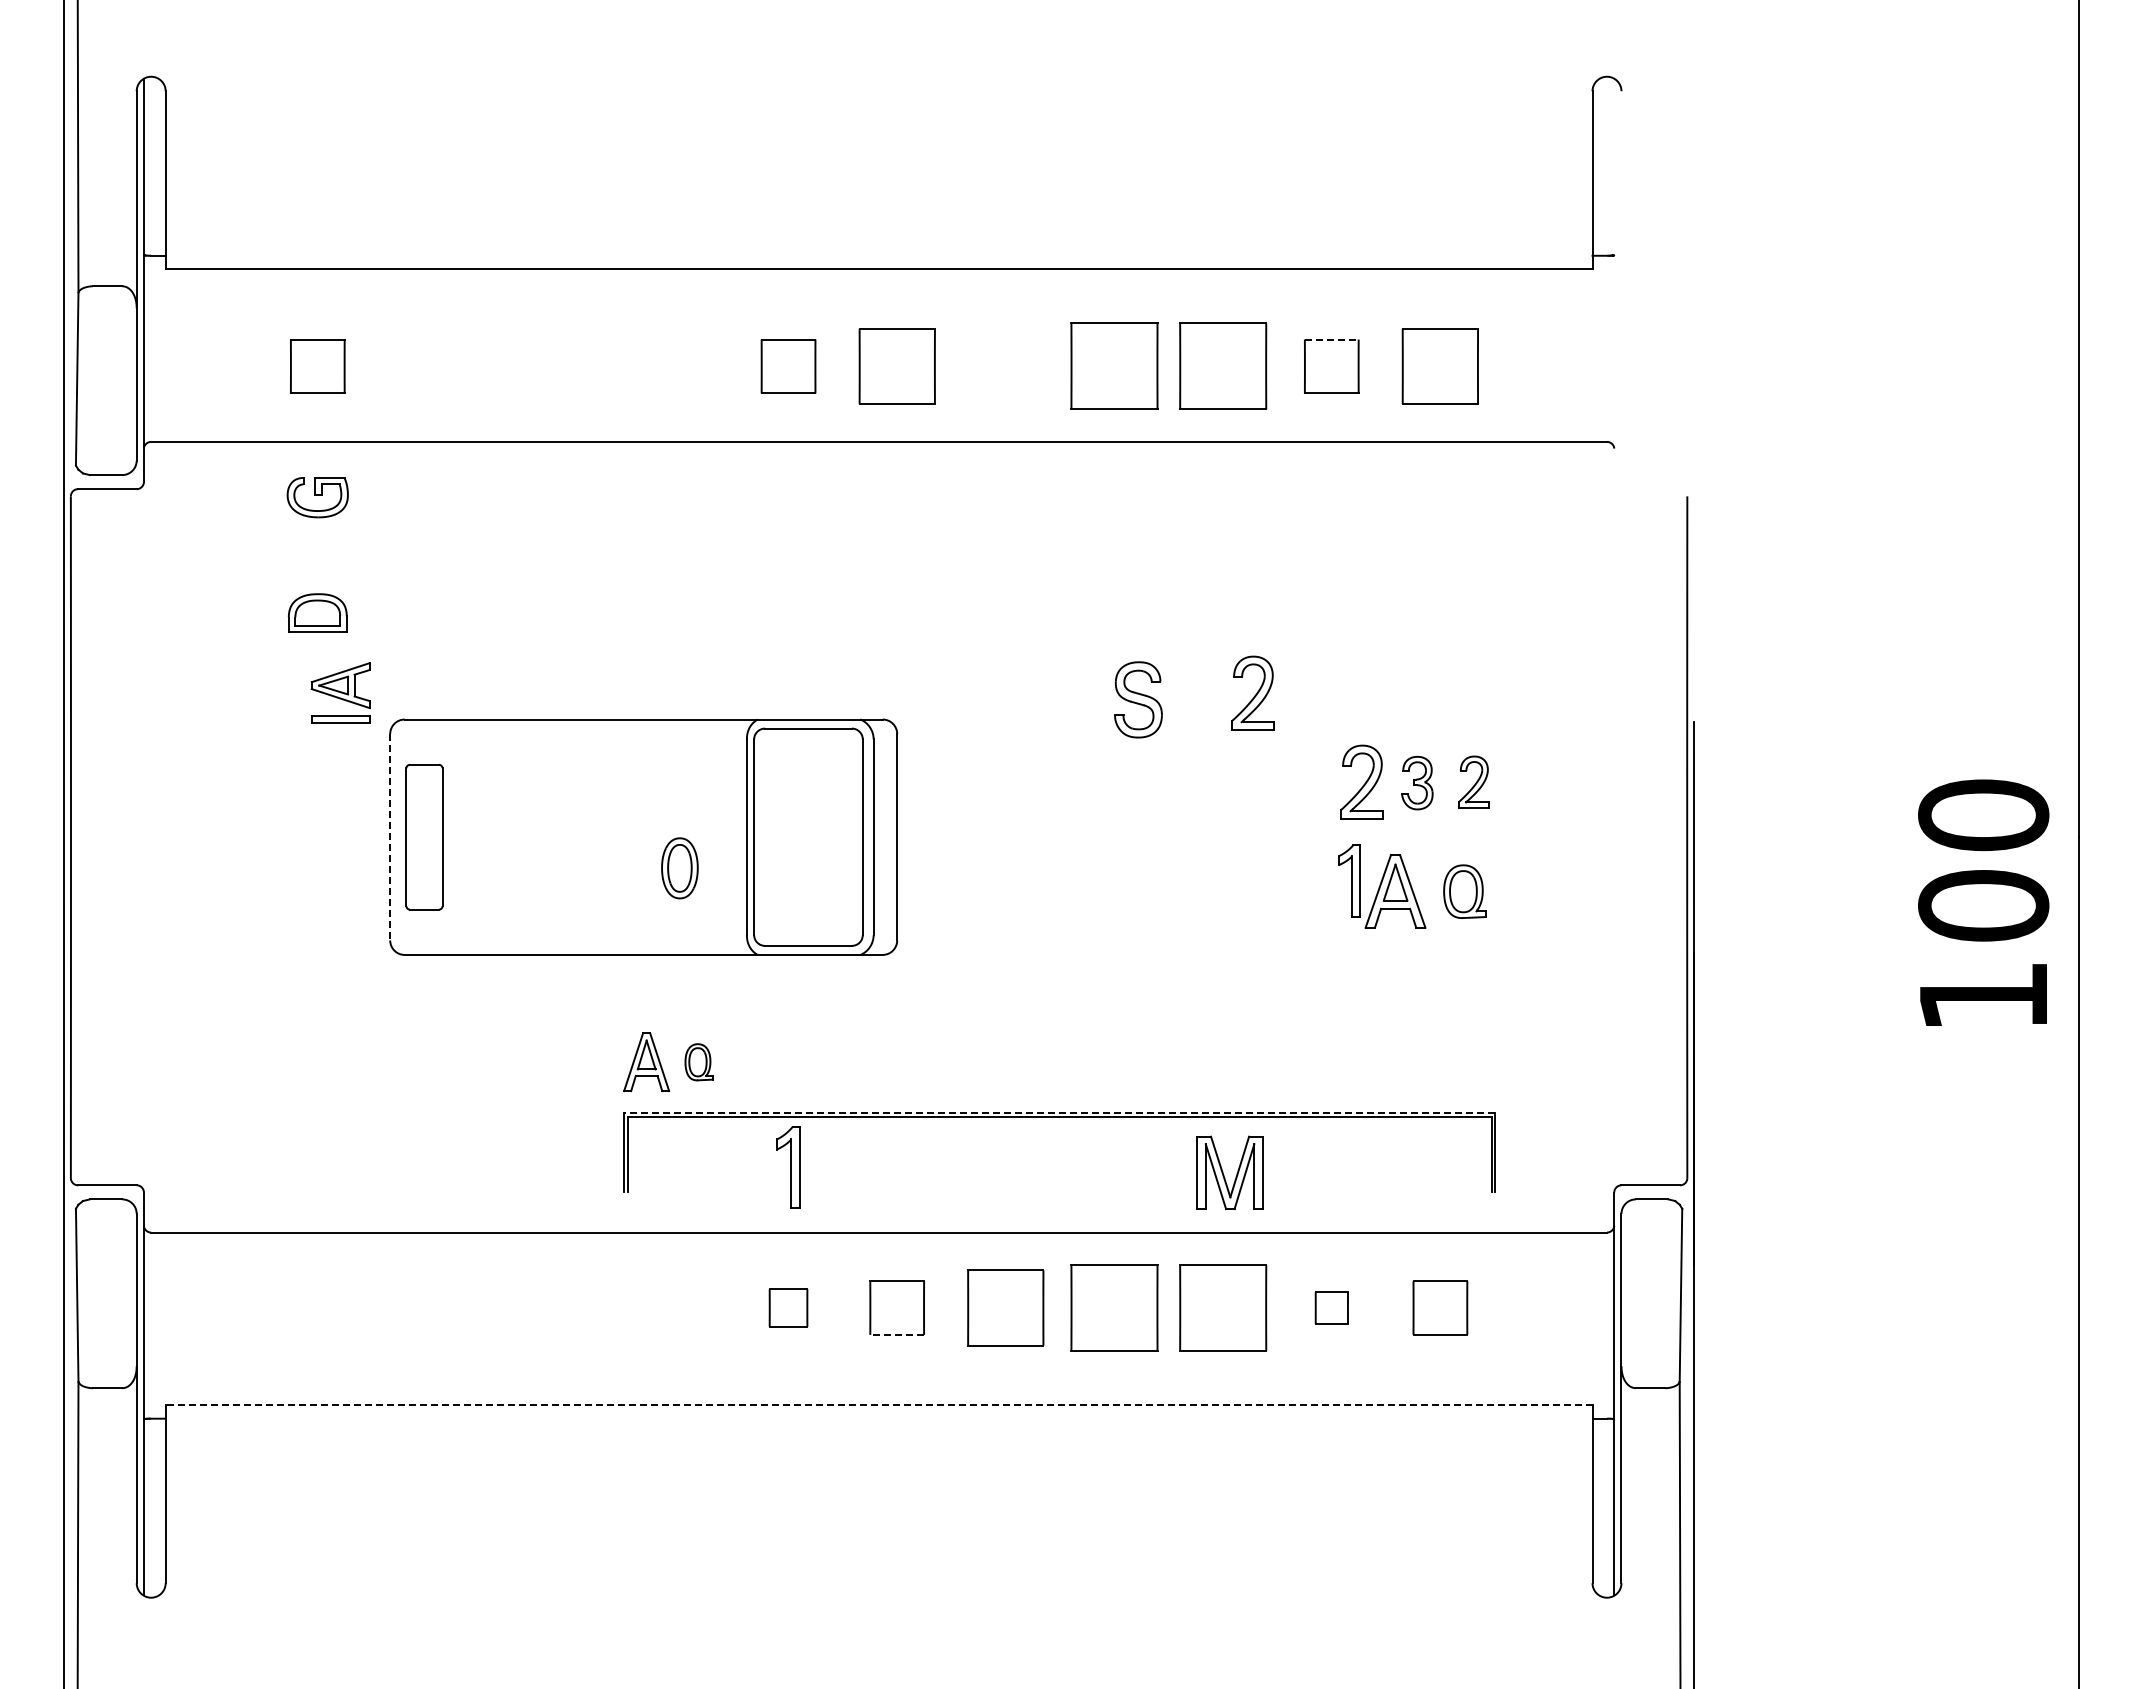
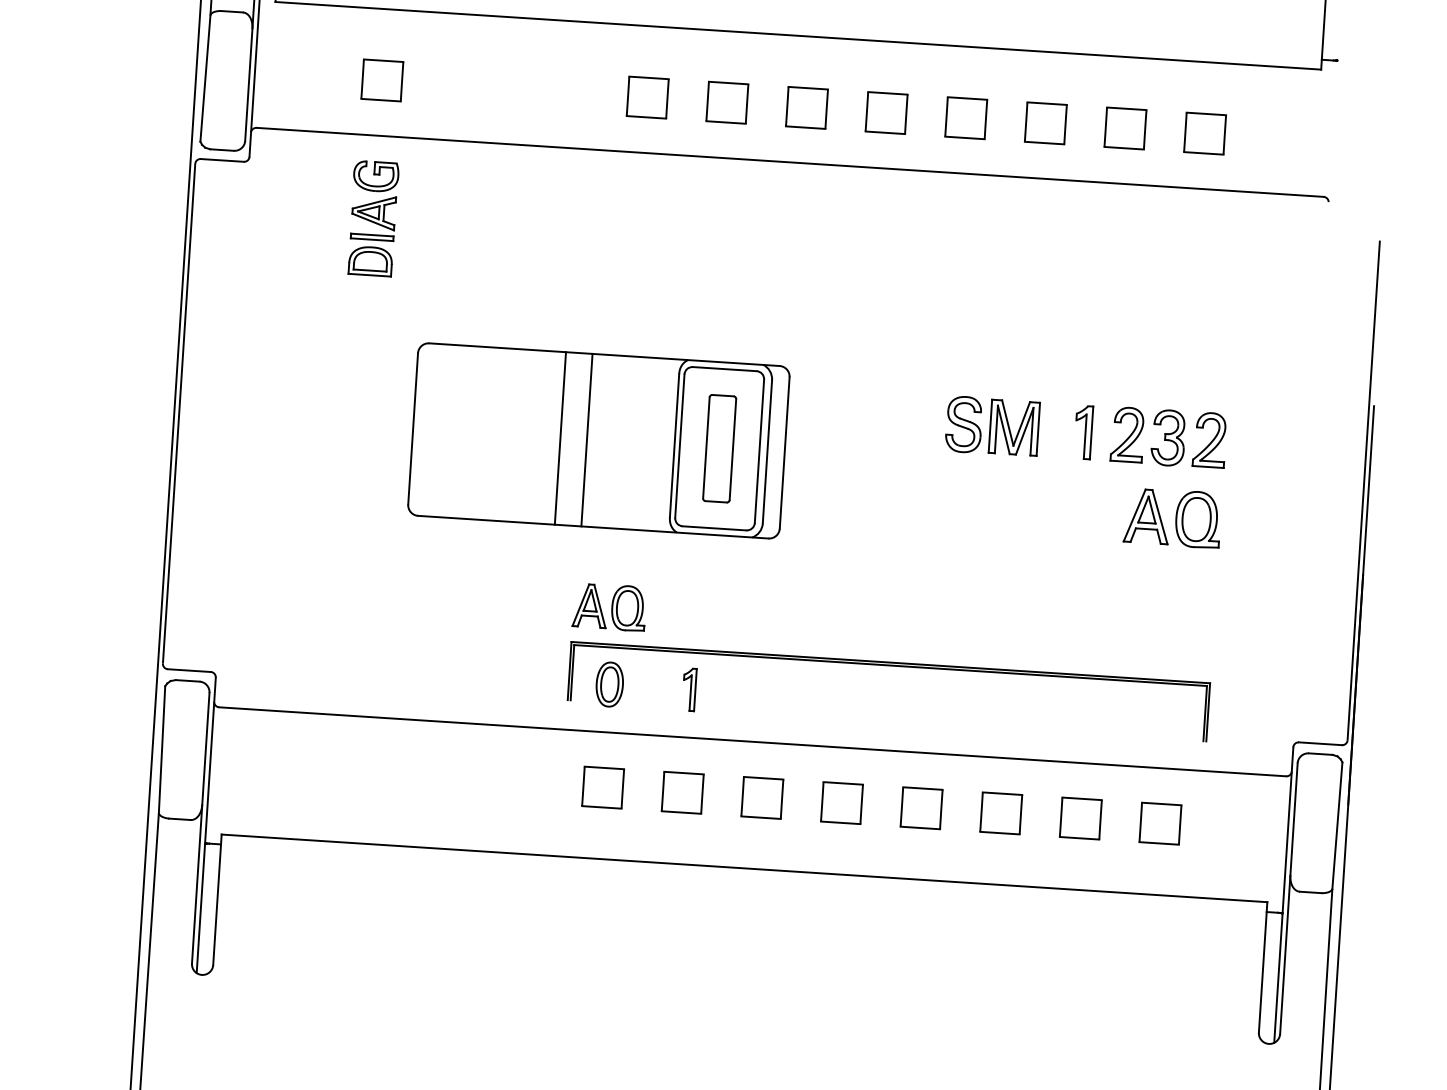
line: (1331, 339) -> (1126, 108), dashed -> solid
part: (679, 366) -> (647, 97), added
part: (896, 366) -> (806, 107), size x0.71
part: (1005, 366) -> (886, 113), added
part: (1114, 366) -> (966, 118), size x0.62
part: (1222, 366) -> (1045, 123), size x0.62
part: (1440, 366) -> (1205, 133), size x0.71
part: (340, 692) -> (373, 217), moved
part: (1252, 692) -> (1051, 363), removed
part: (1138, 699) -> (964, 424), moved
part: (1473, 781) -> (1209, 439), size x1.43
part: (1417, 782) -> (1168, 437), size x1.43
line: (591, 836) -> (560, 437), added
line: (627, 836) -> (587, 439), added
line: (390, 837) -> (413, 429), dashed -> solid
part: (424, 837) -> (719, 448), moved
part: (679, 868) -> (609, 684), moved
part: (1349, 880) -> (1083, 431), moved
part: (1464, 891) -> (1197, 519), size x1.43
part: (698, 1062) -> (628, 608), size x1.67
line: (1059, 1112) -> (890, 662), dashed -> solid
part: (788, 1167) -> (689, 689), size x0.71
part: (1229, 1172) -> (1013, 427), moved
part: (679, 1307) -> (602, 787), added
part: (788, 1307) -> (682, 792), size x1.43
part: (1005, 1307) -> (841, 802), size x0.71
part: (1114, 1307) -> (921, 807), size x0.62
part: (1222, 1307) -> (1000, 813), size x0.62
part: (1331, 1307) -> (1080, 818), size x1.67
line: (897, 1334) -> (761, 817), dashed -> solid
line: (878, 1405) -> (744, 868), dashed -> solid

